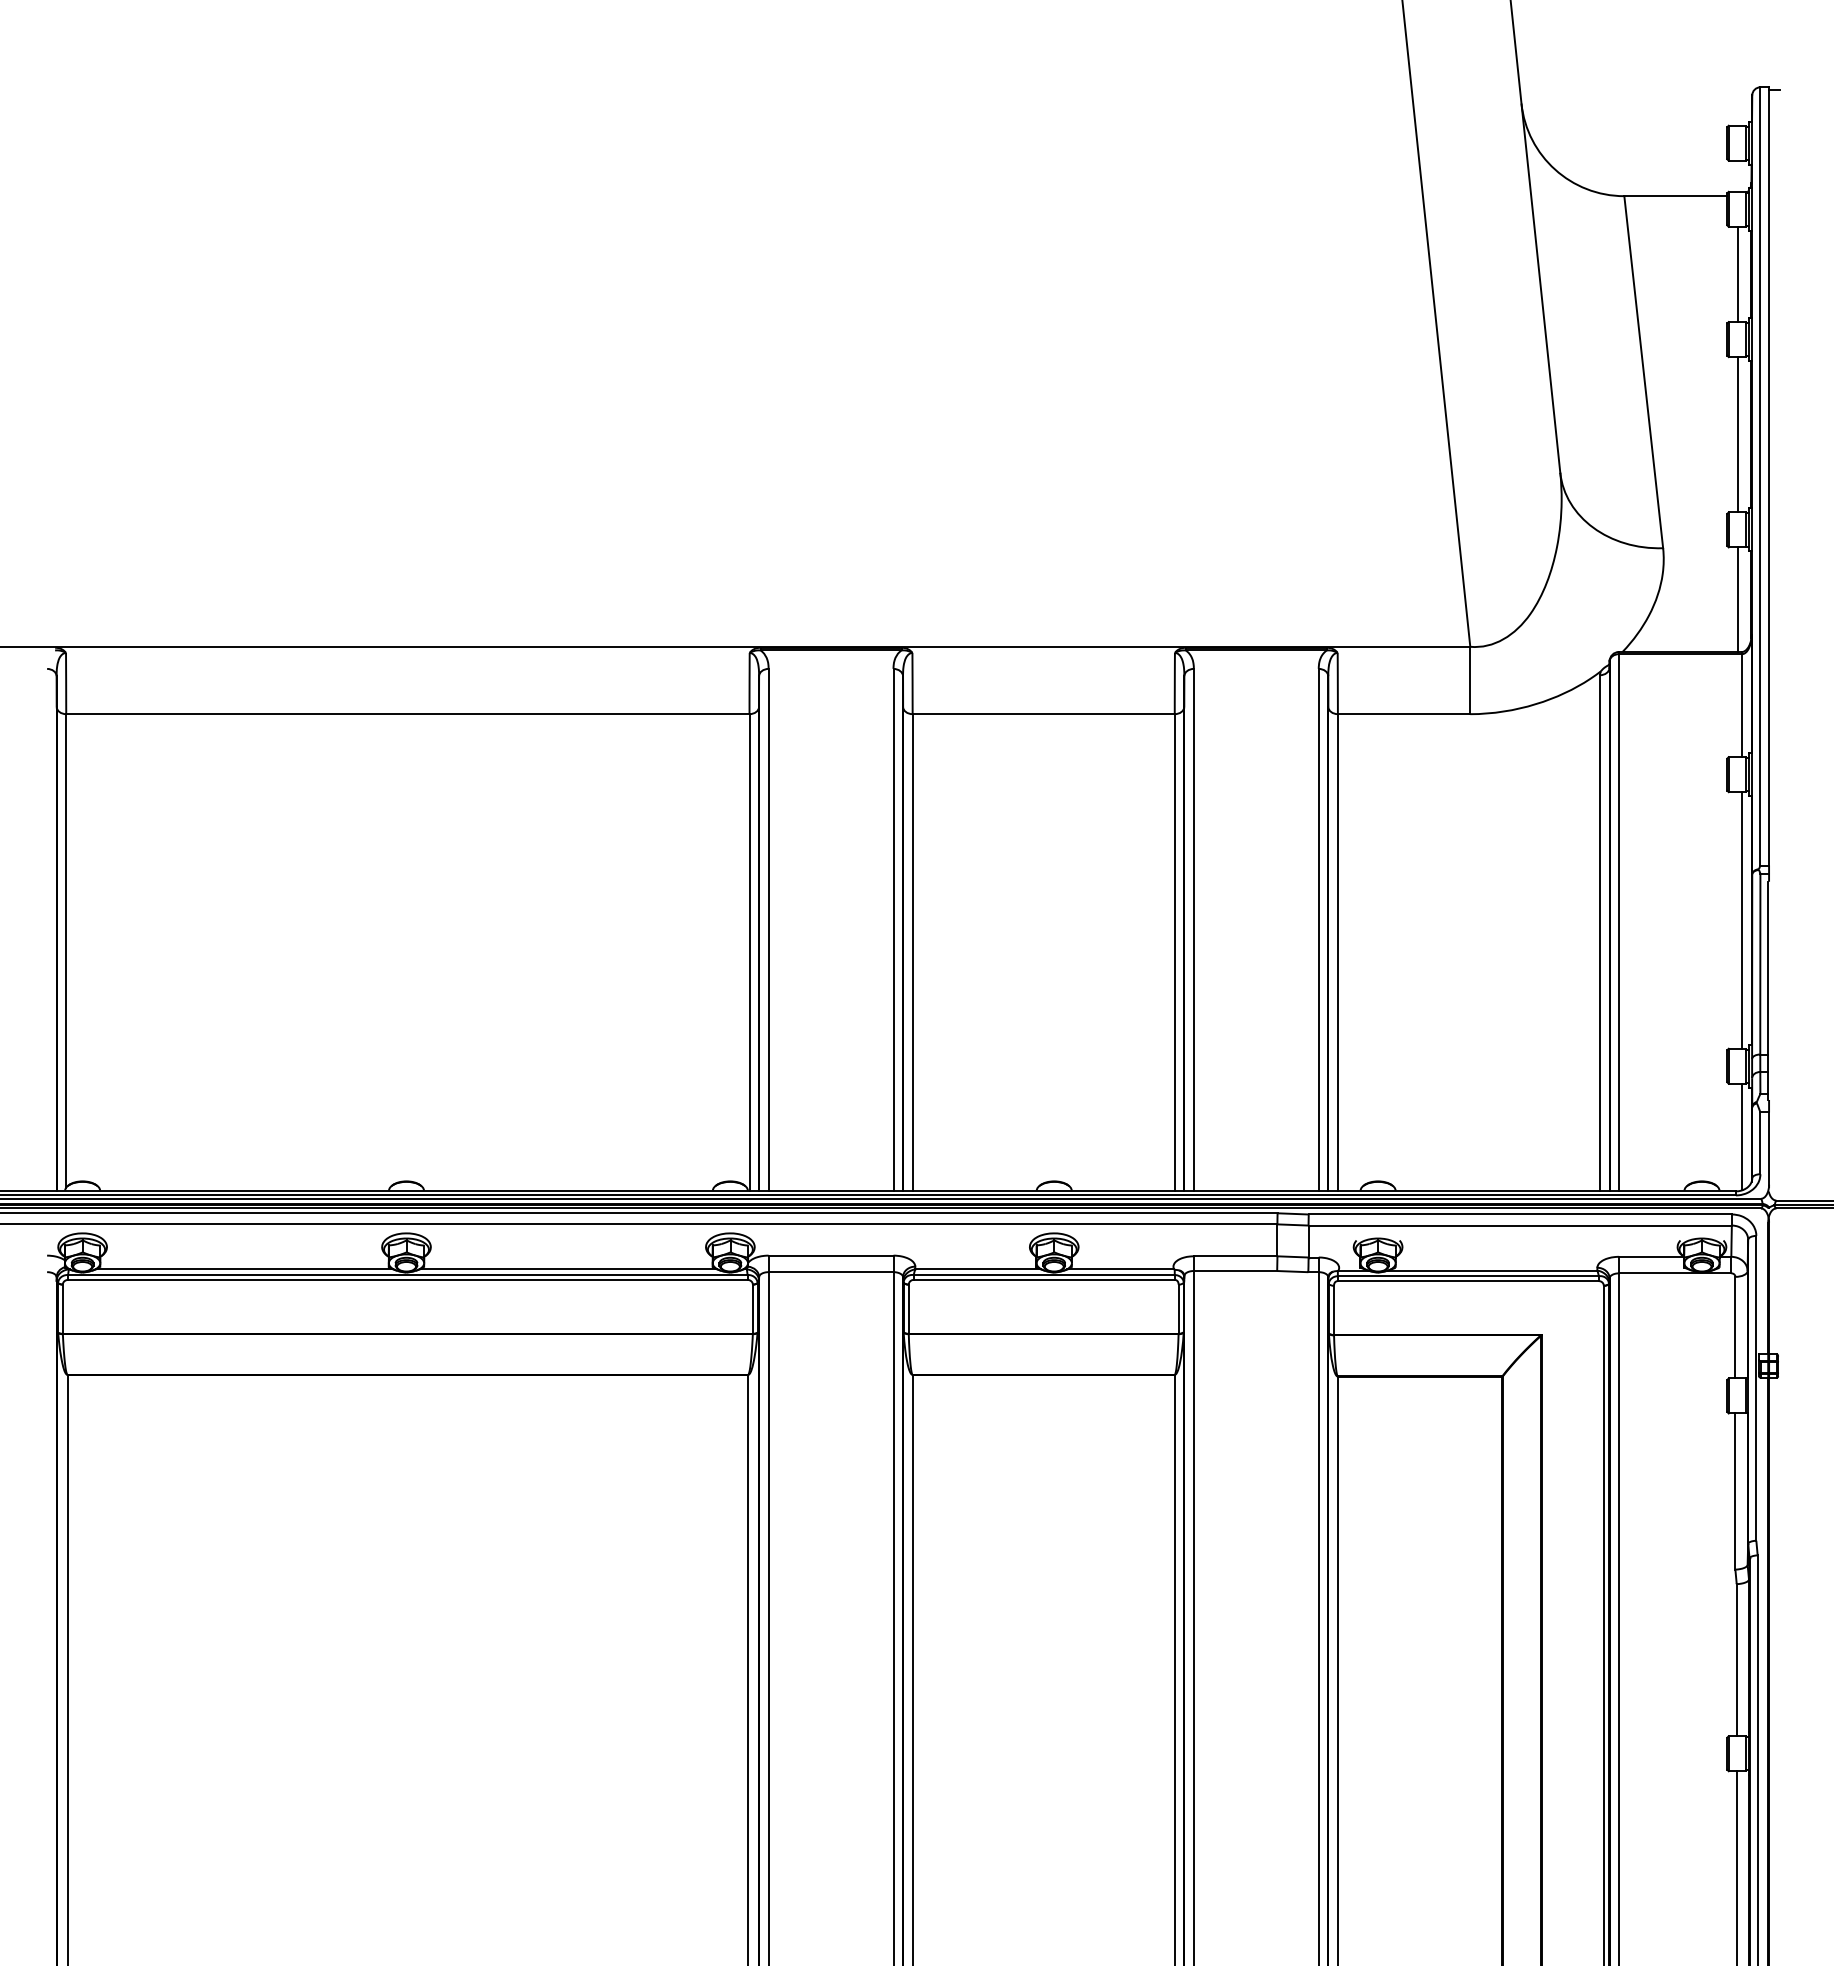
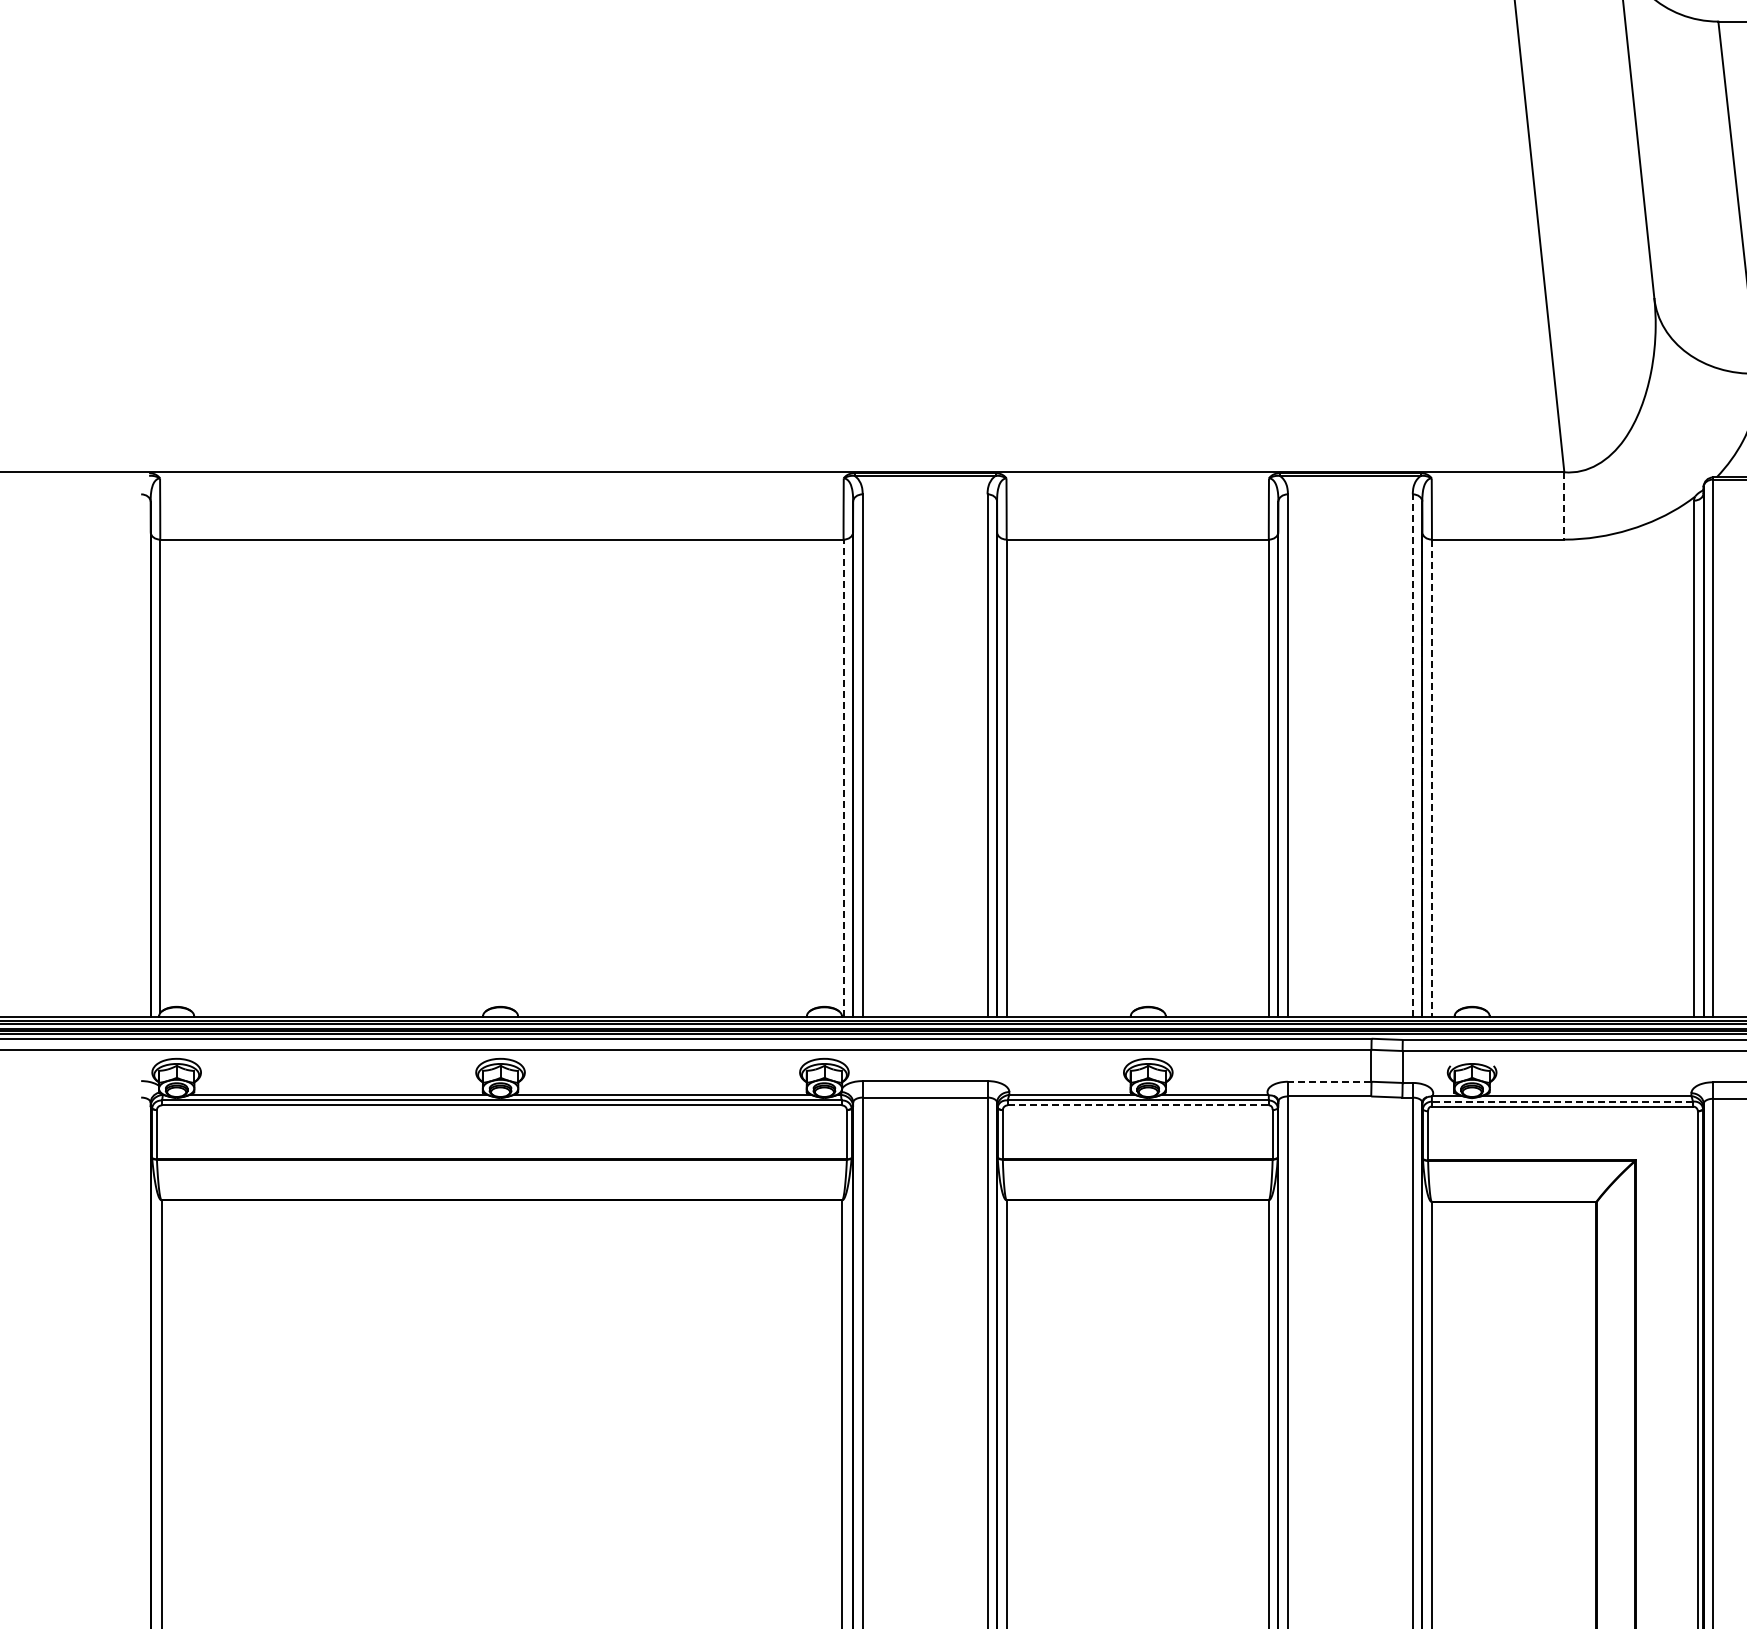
line: (1470, 680) -> (1564, 505), solid -> dashed
line: (1318, 929) -> (1412, 754), solid -> dashed
line: (749, 952) -> (843, 777), solid -> dashed
line: (1337, 952) -> (1431, 777), solid -> dashed
line: (1235, 1256) -> (1329, 1081), solid -> dashed
line: (1467, 1276) -> (1561, 1101), solid -> dashed
line: (1044, 1279) -> (1138, 1104), solid -> dashed

